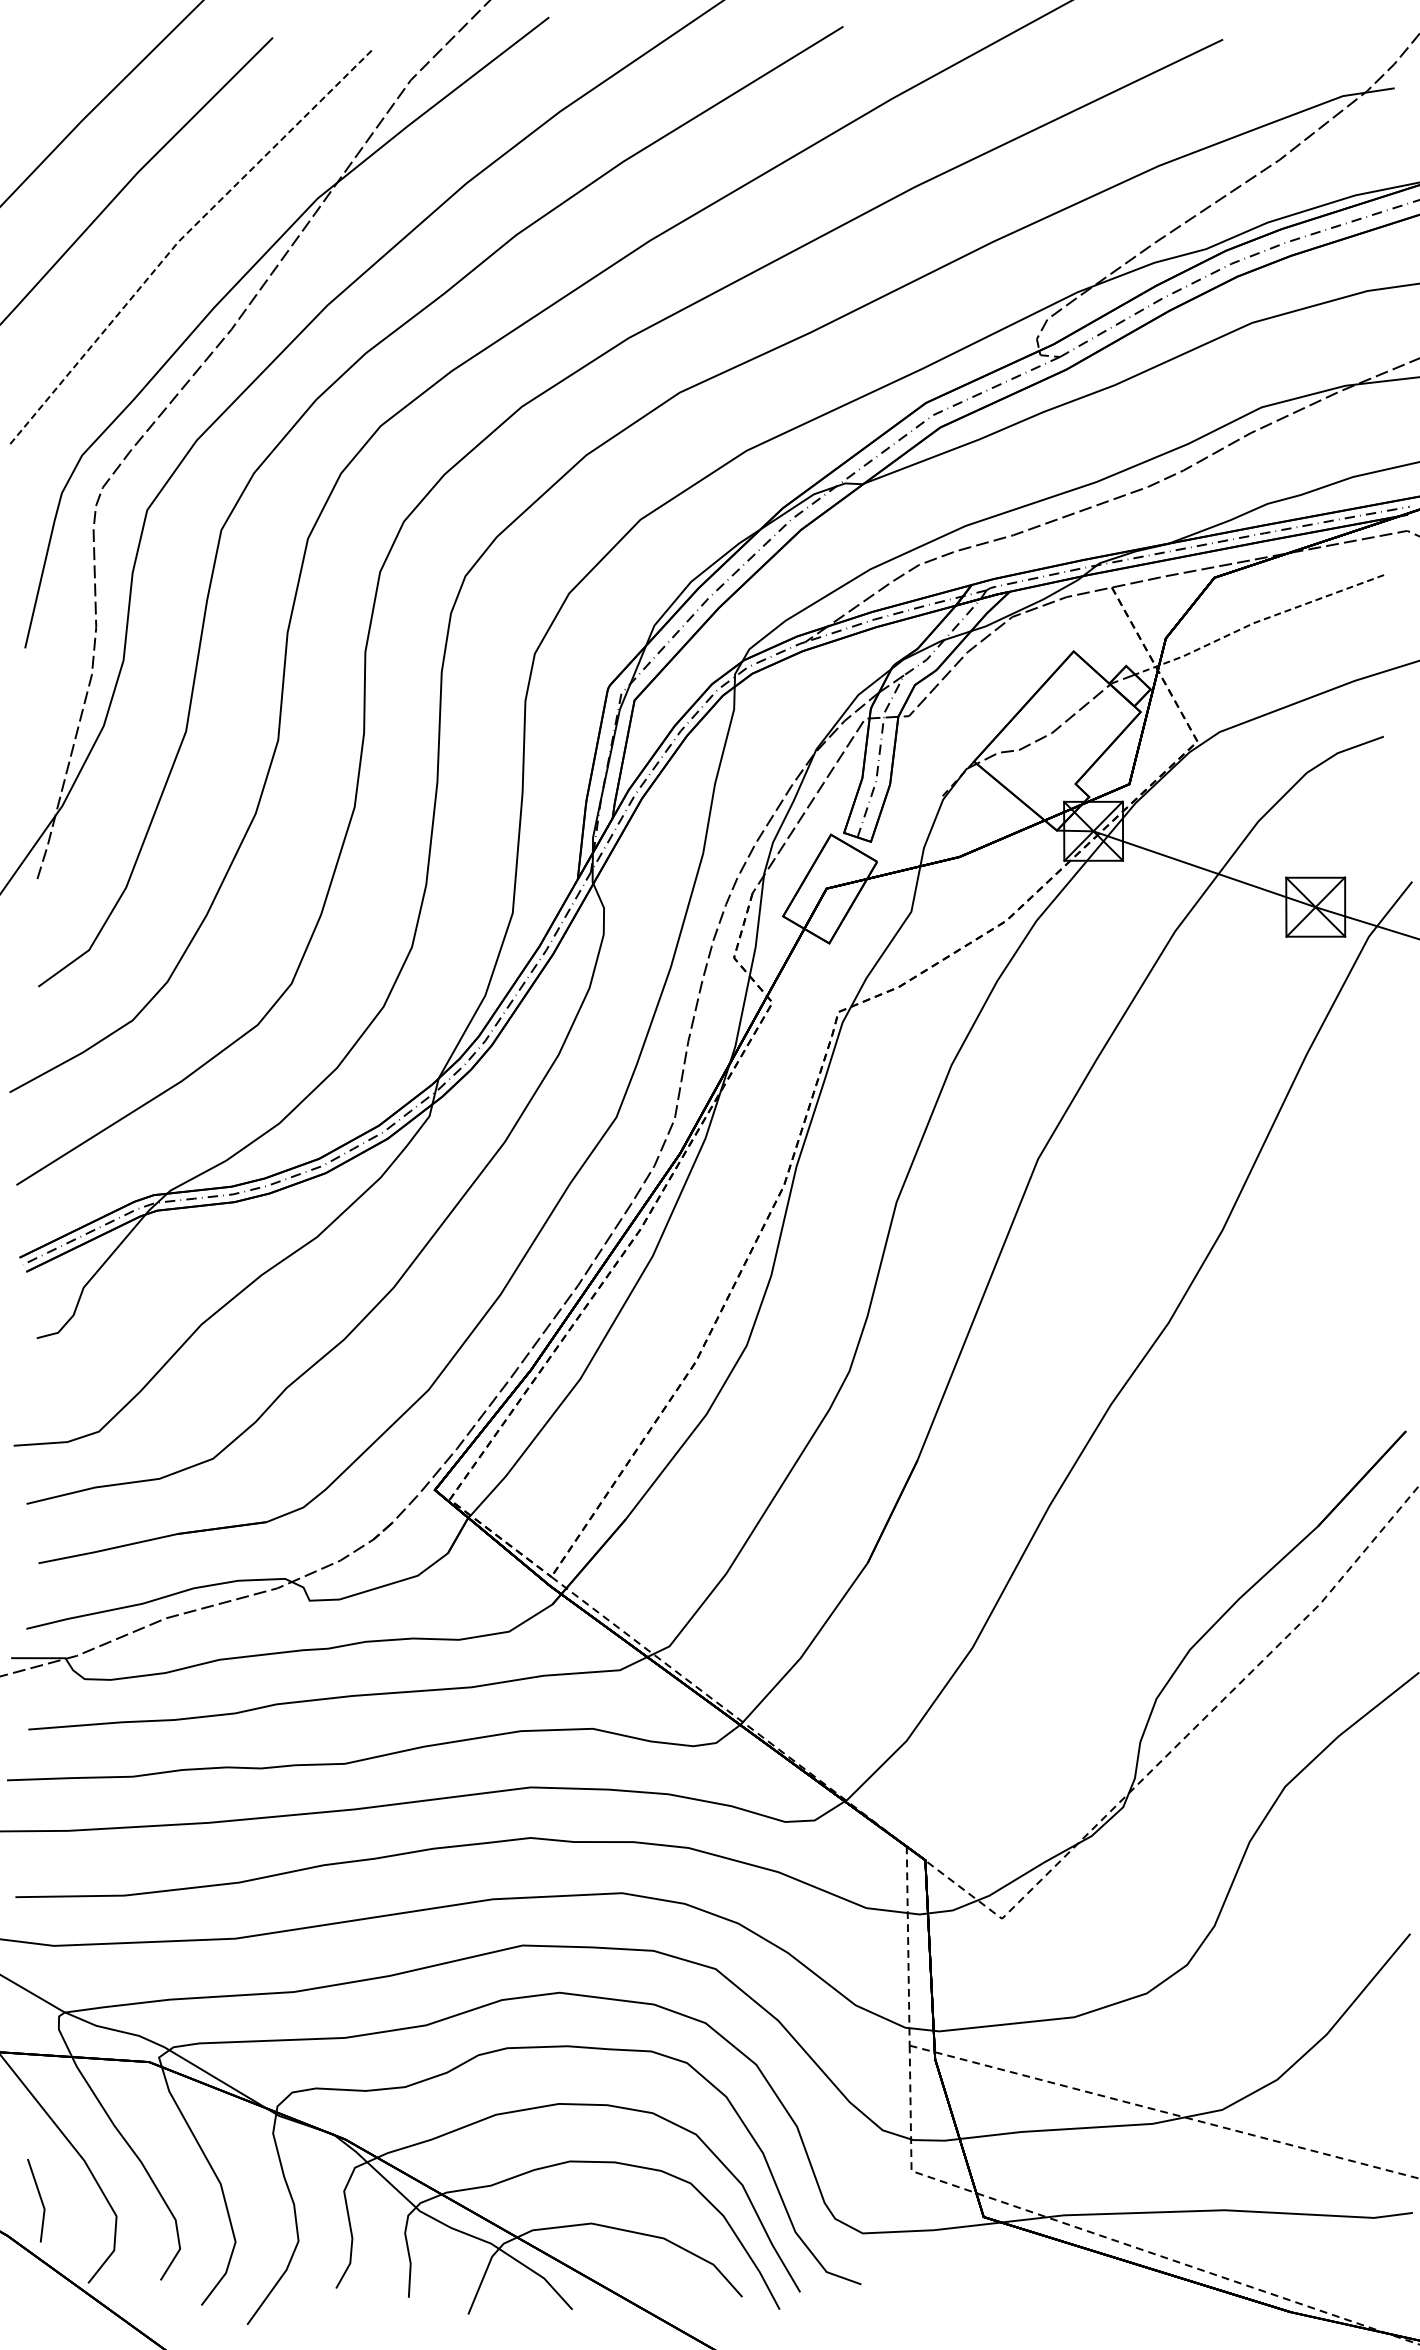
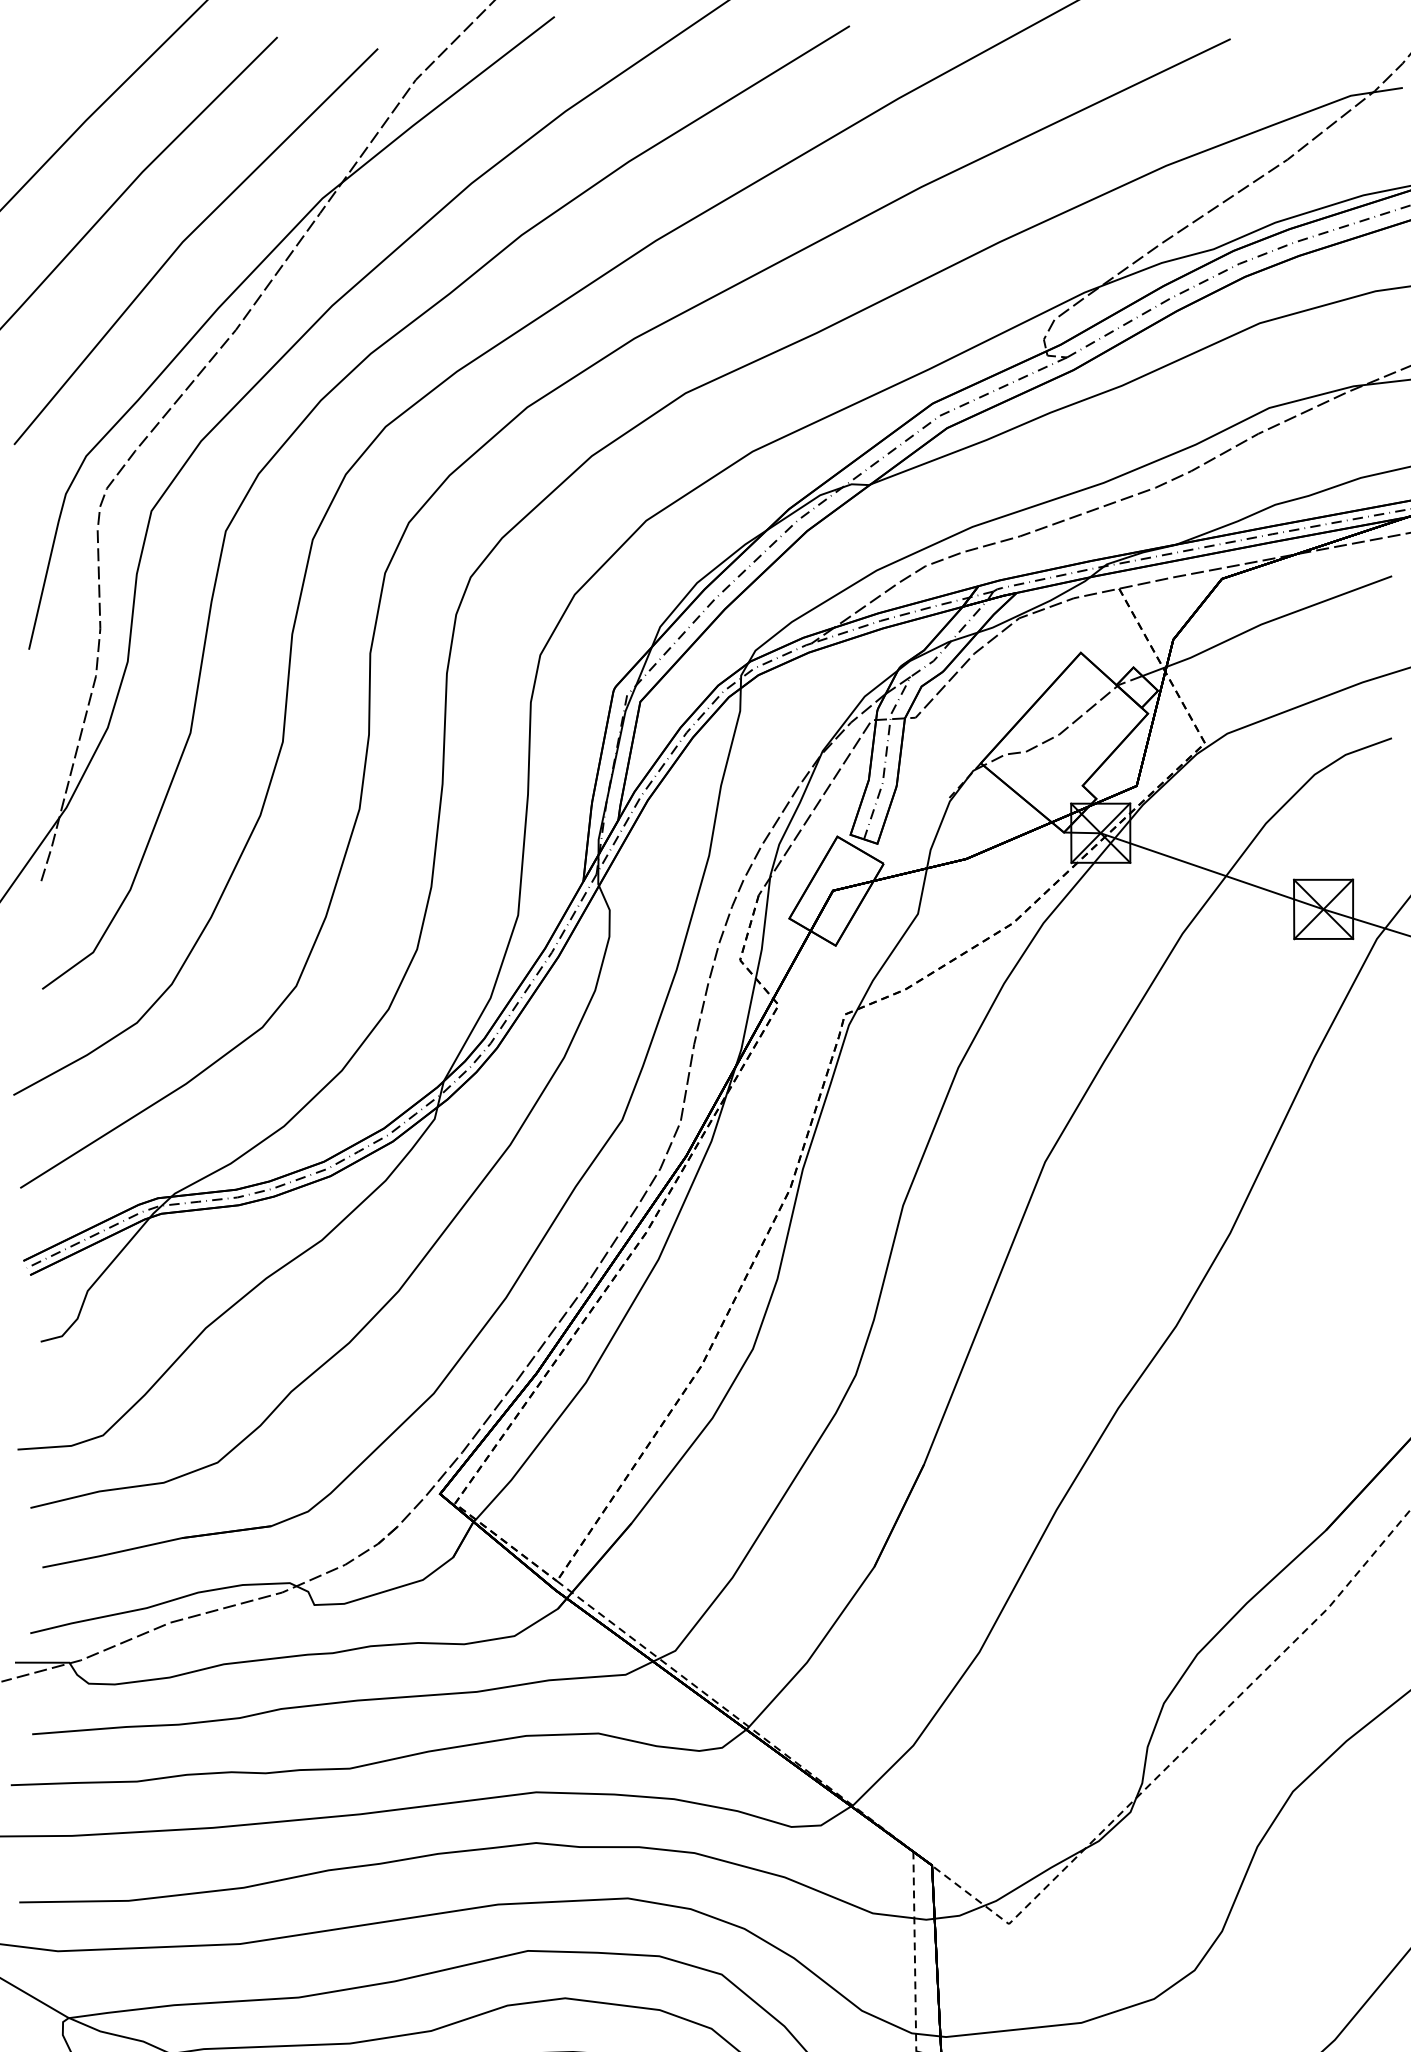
line: (182, 237) -> (186, 237), dashed -> solid
line: (1256, 622) -> (1264, 623), dashed -> solid

